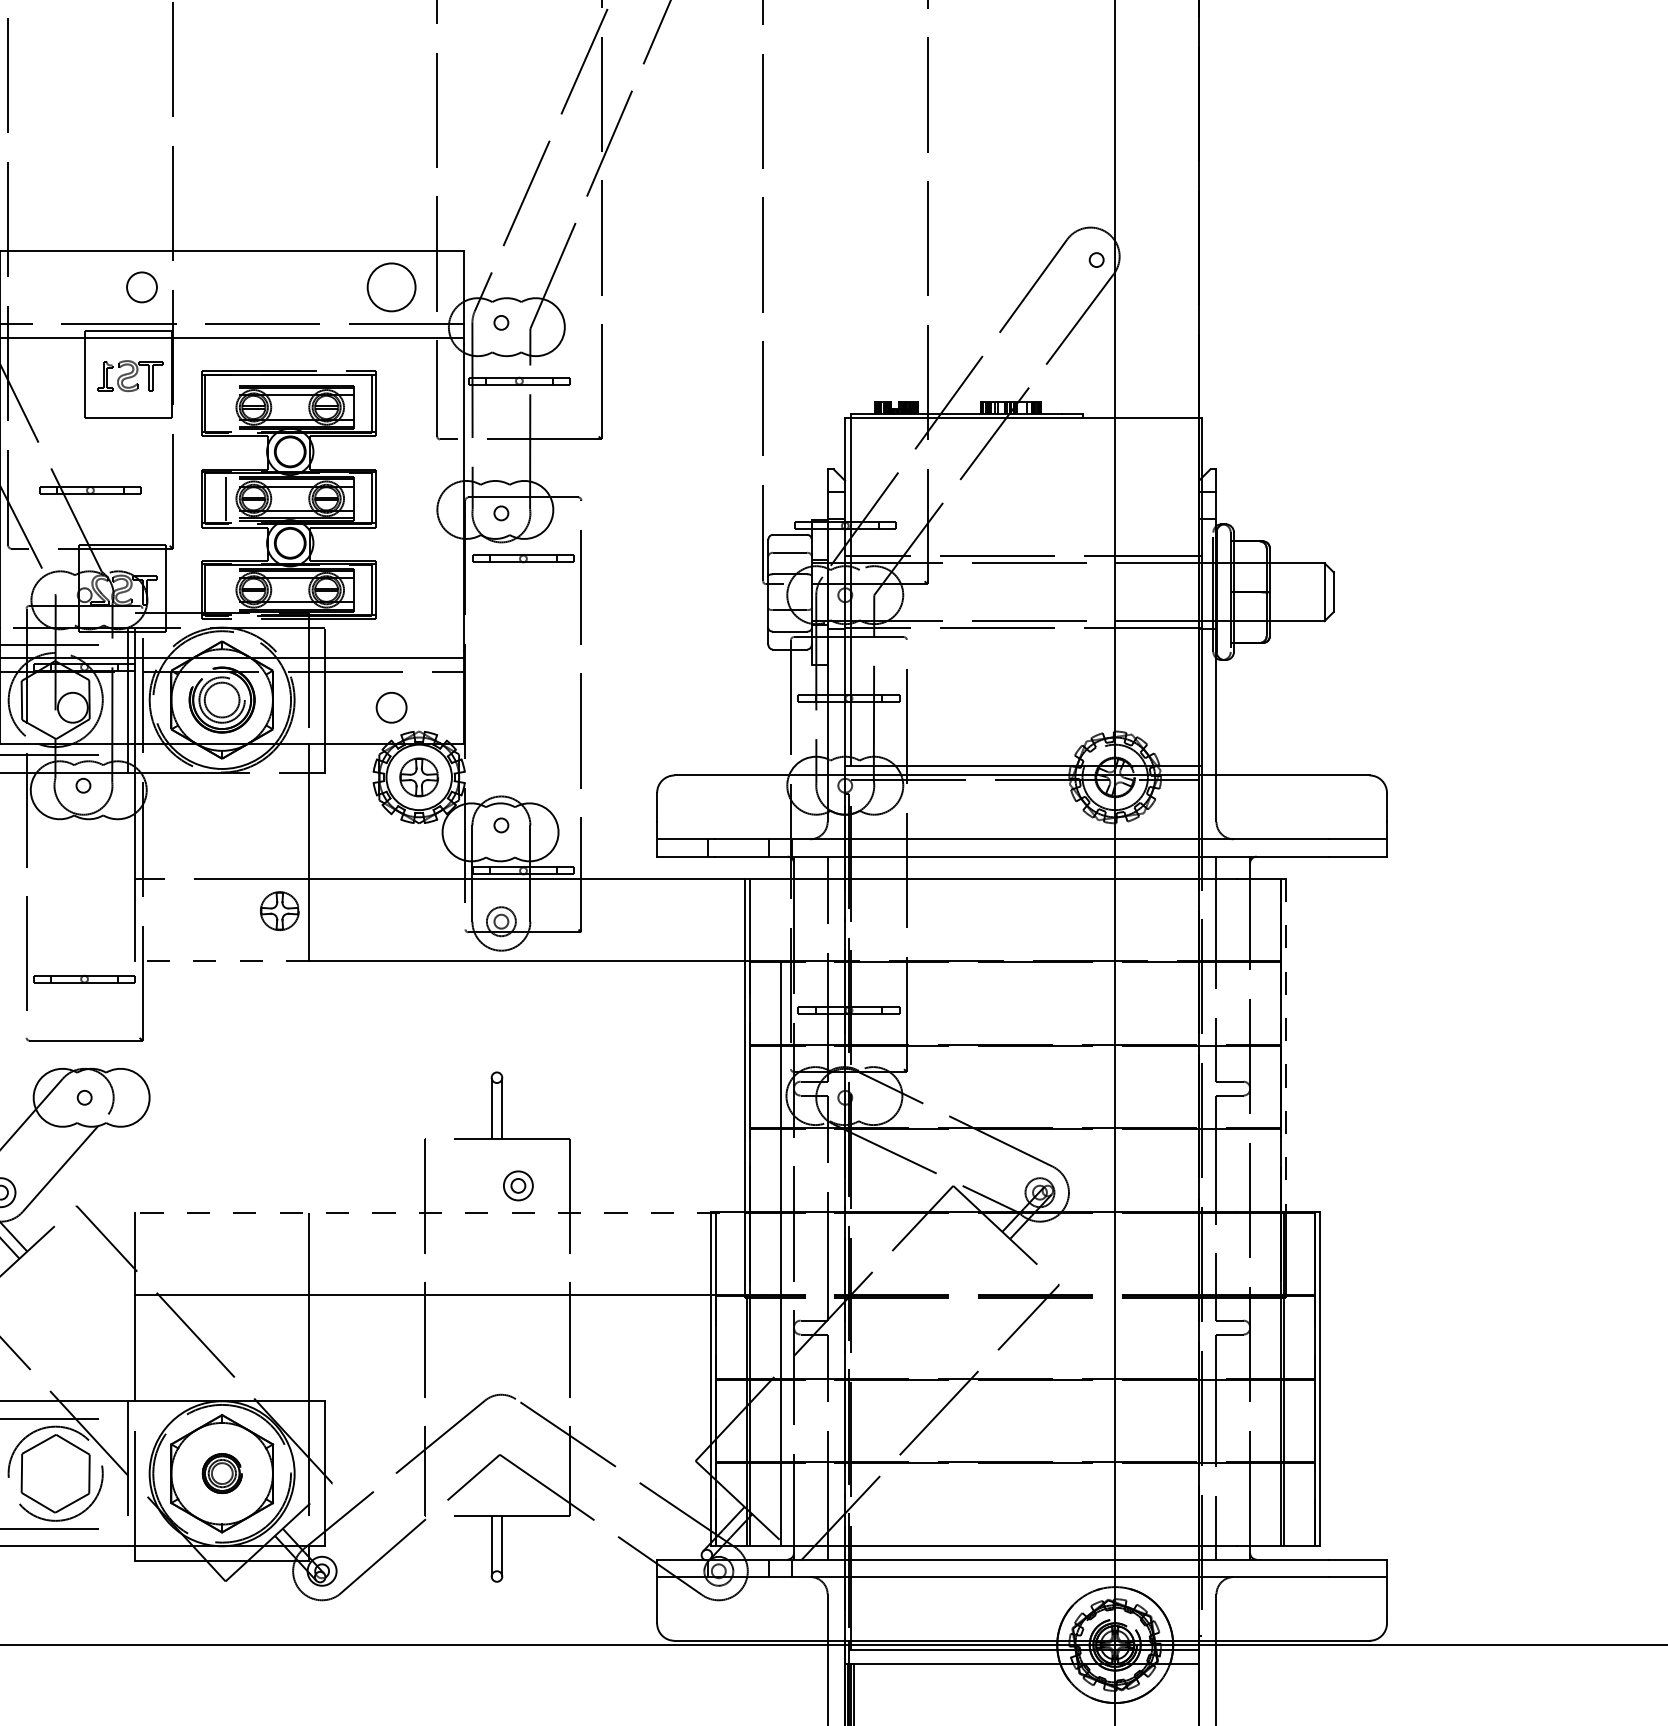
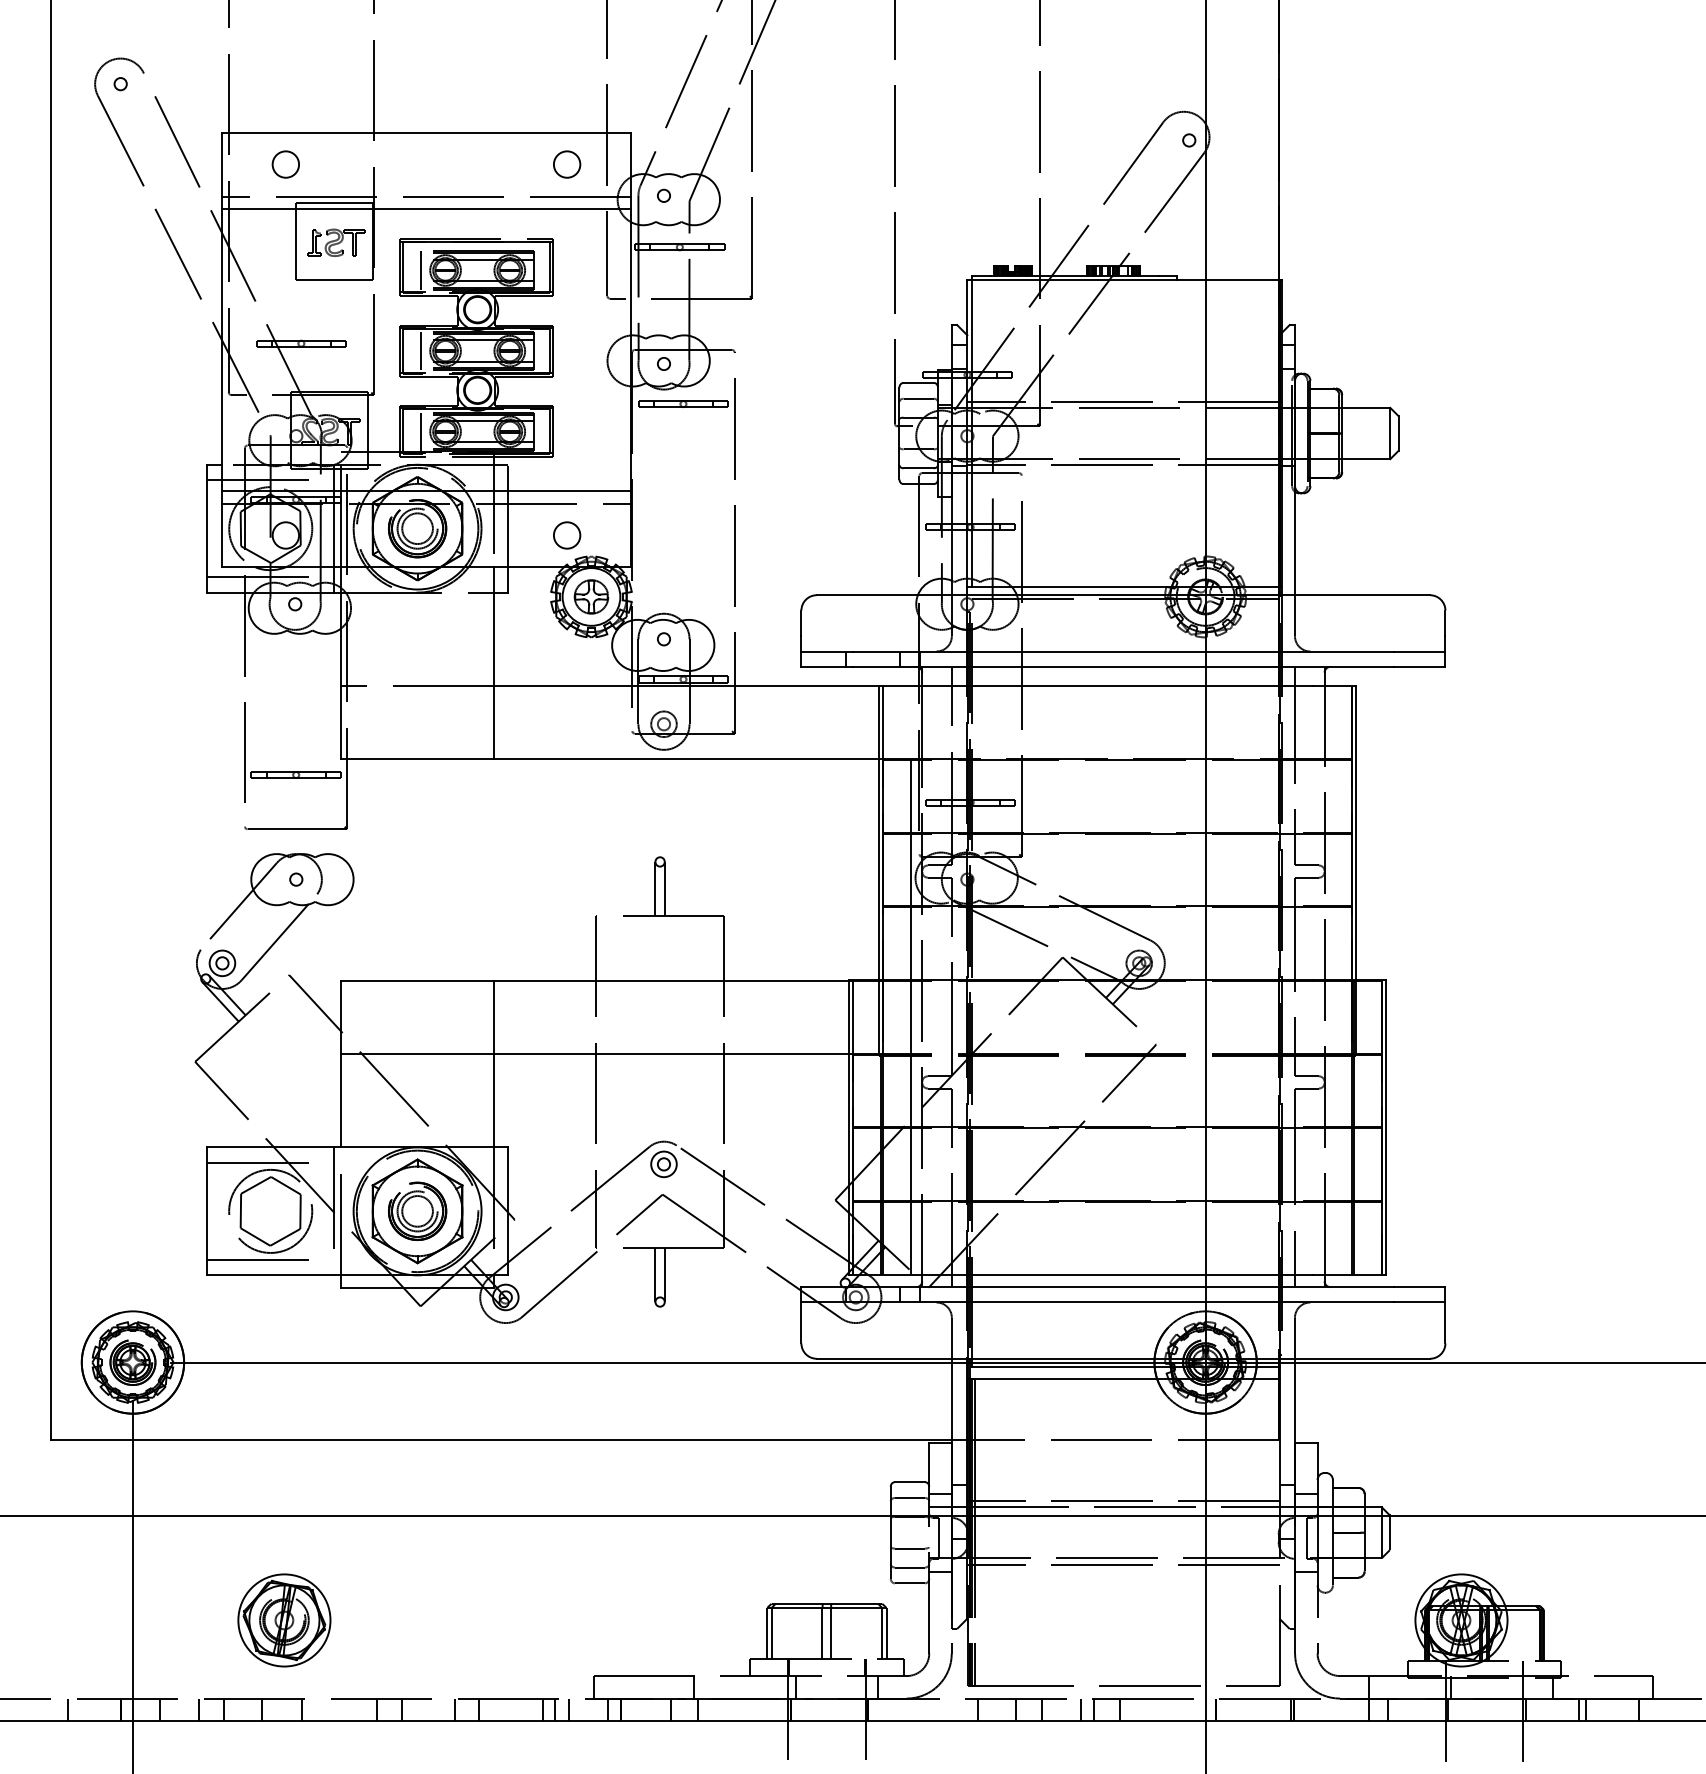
circle: (141, 287) -> (285, 164), moved
circle: (390, 287) -> (566, 164), size x0.62
line: (225, 407) -> (420, 270), added
line: (225, 589) -> (420, 431), added
part: (279, 910) -> (468, 714), removed
line: (222, 960) -> (417, 758), dashed -> solid
line: (1286, 1045) -> (1356, 833), dashed -> solid
part: (517, 1186) -> (663, 1164), moved
line: (450, 1213) -> (619, 981), dashed -> solid
part: (222, 1472) -> (417, 1210), size x1.67

